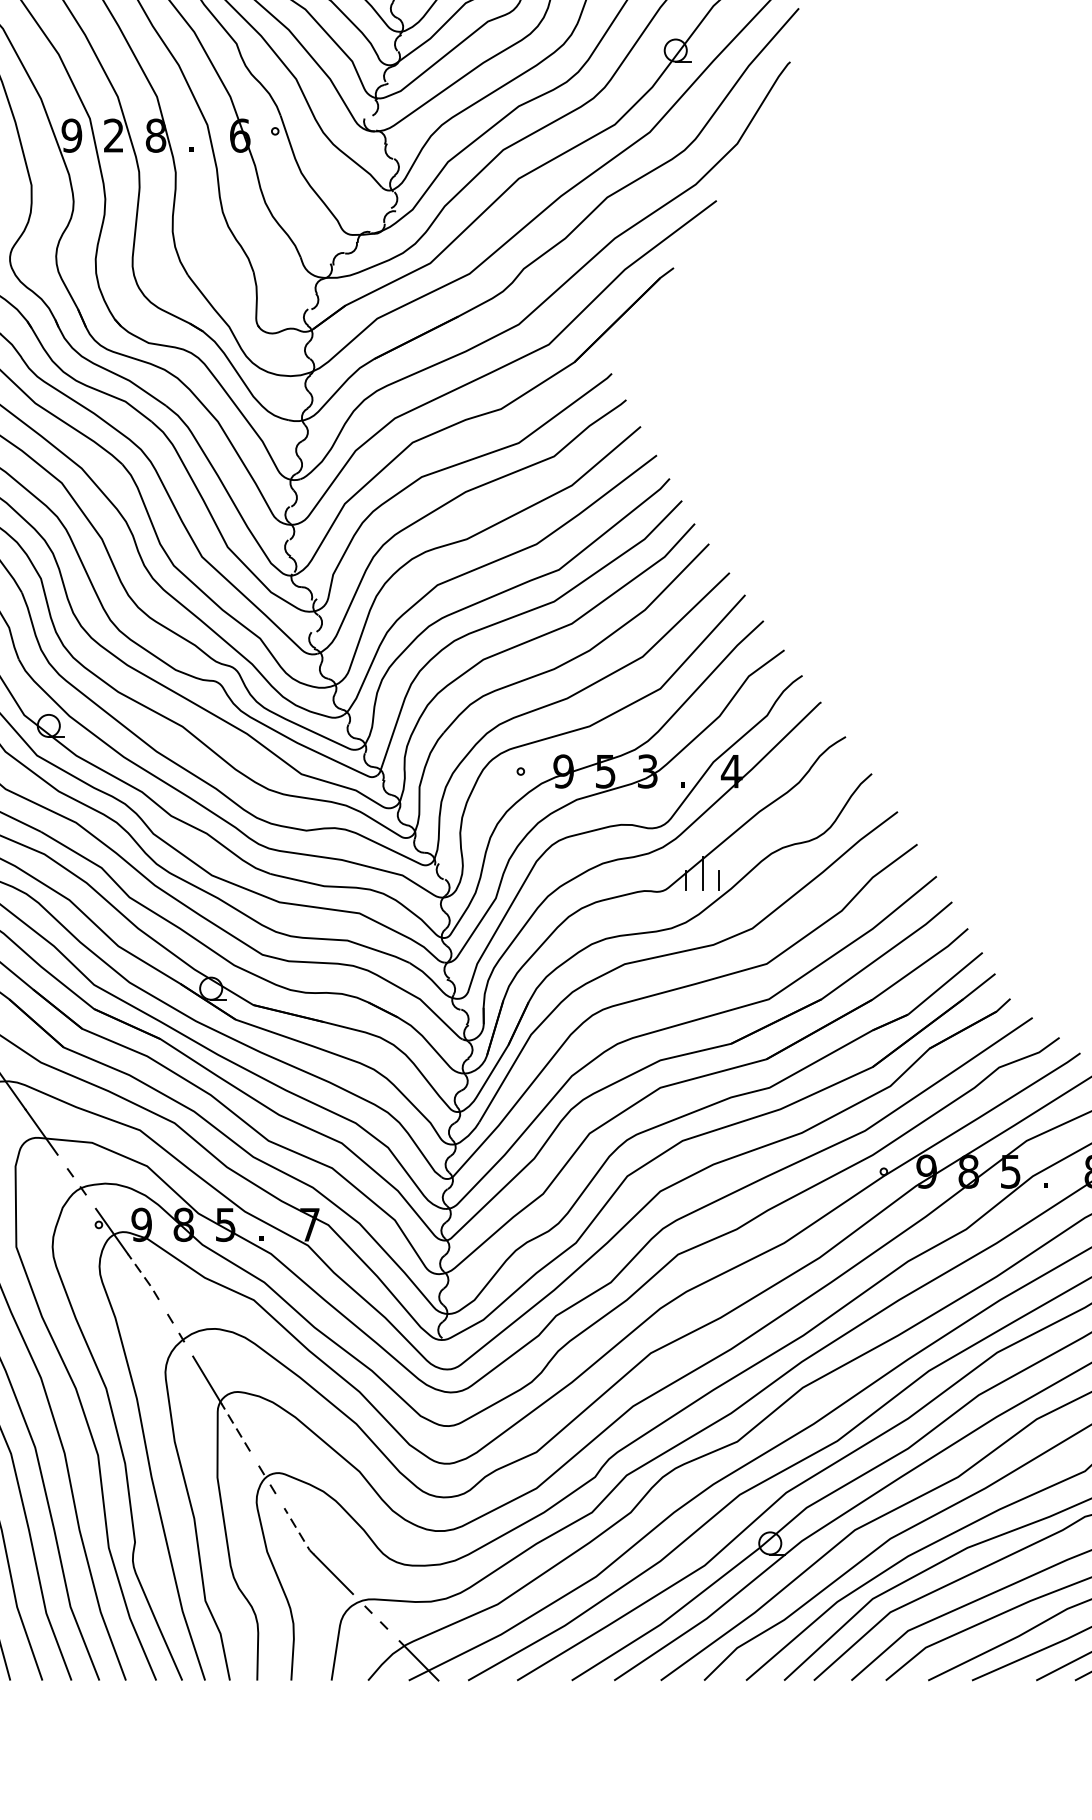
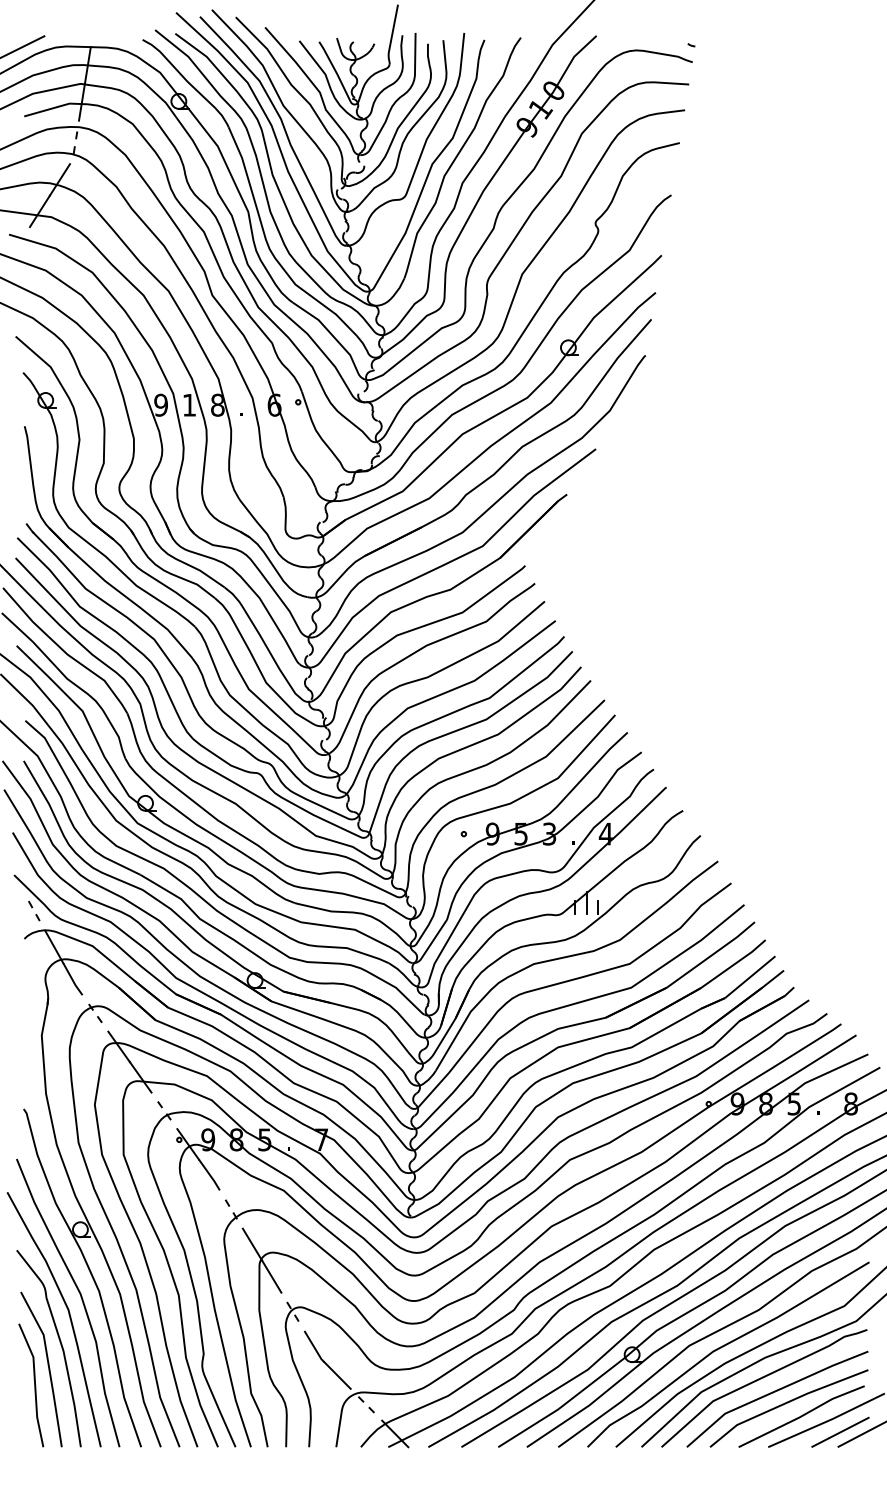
text: (112, 134) -> (188, 404), 2 -> 1
line: (143, 1276) -> (209, 1174), dashed -> solid
line: (235, 1427) -> (271, 1276), dashed -> solid
line: (299, 1532) -> (314, 1347), dashed -> solid

